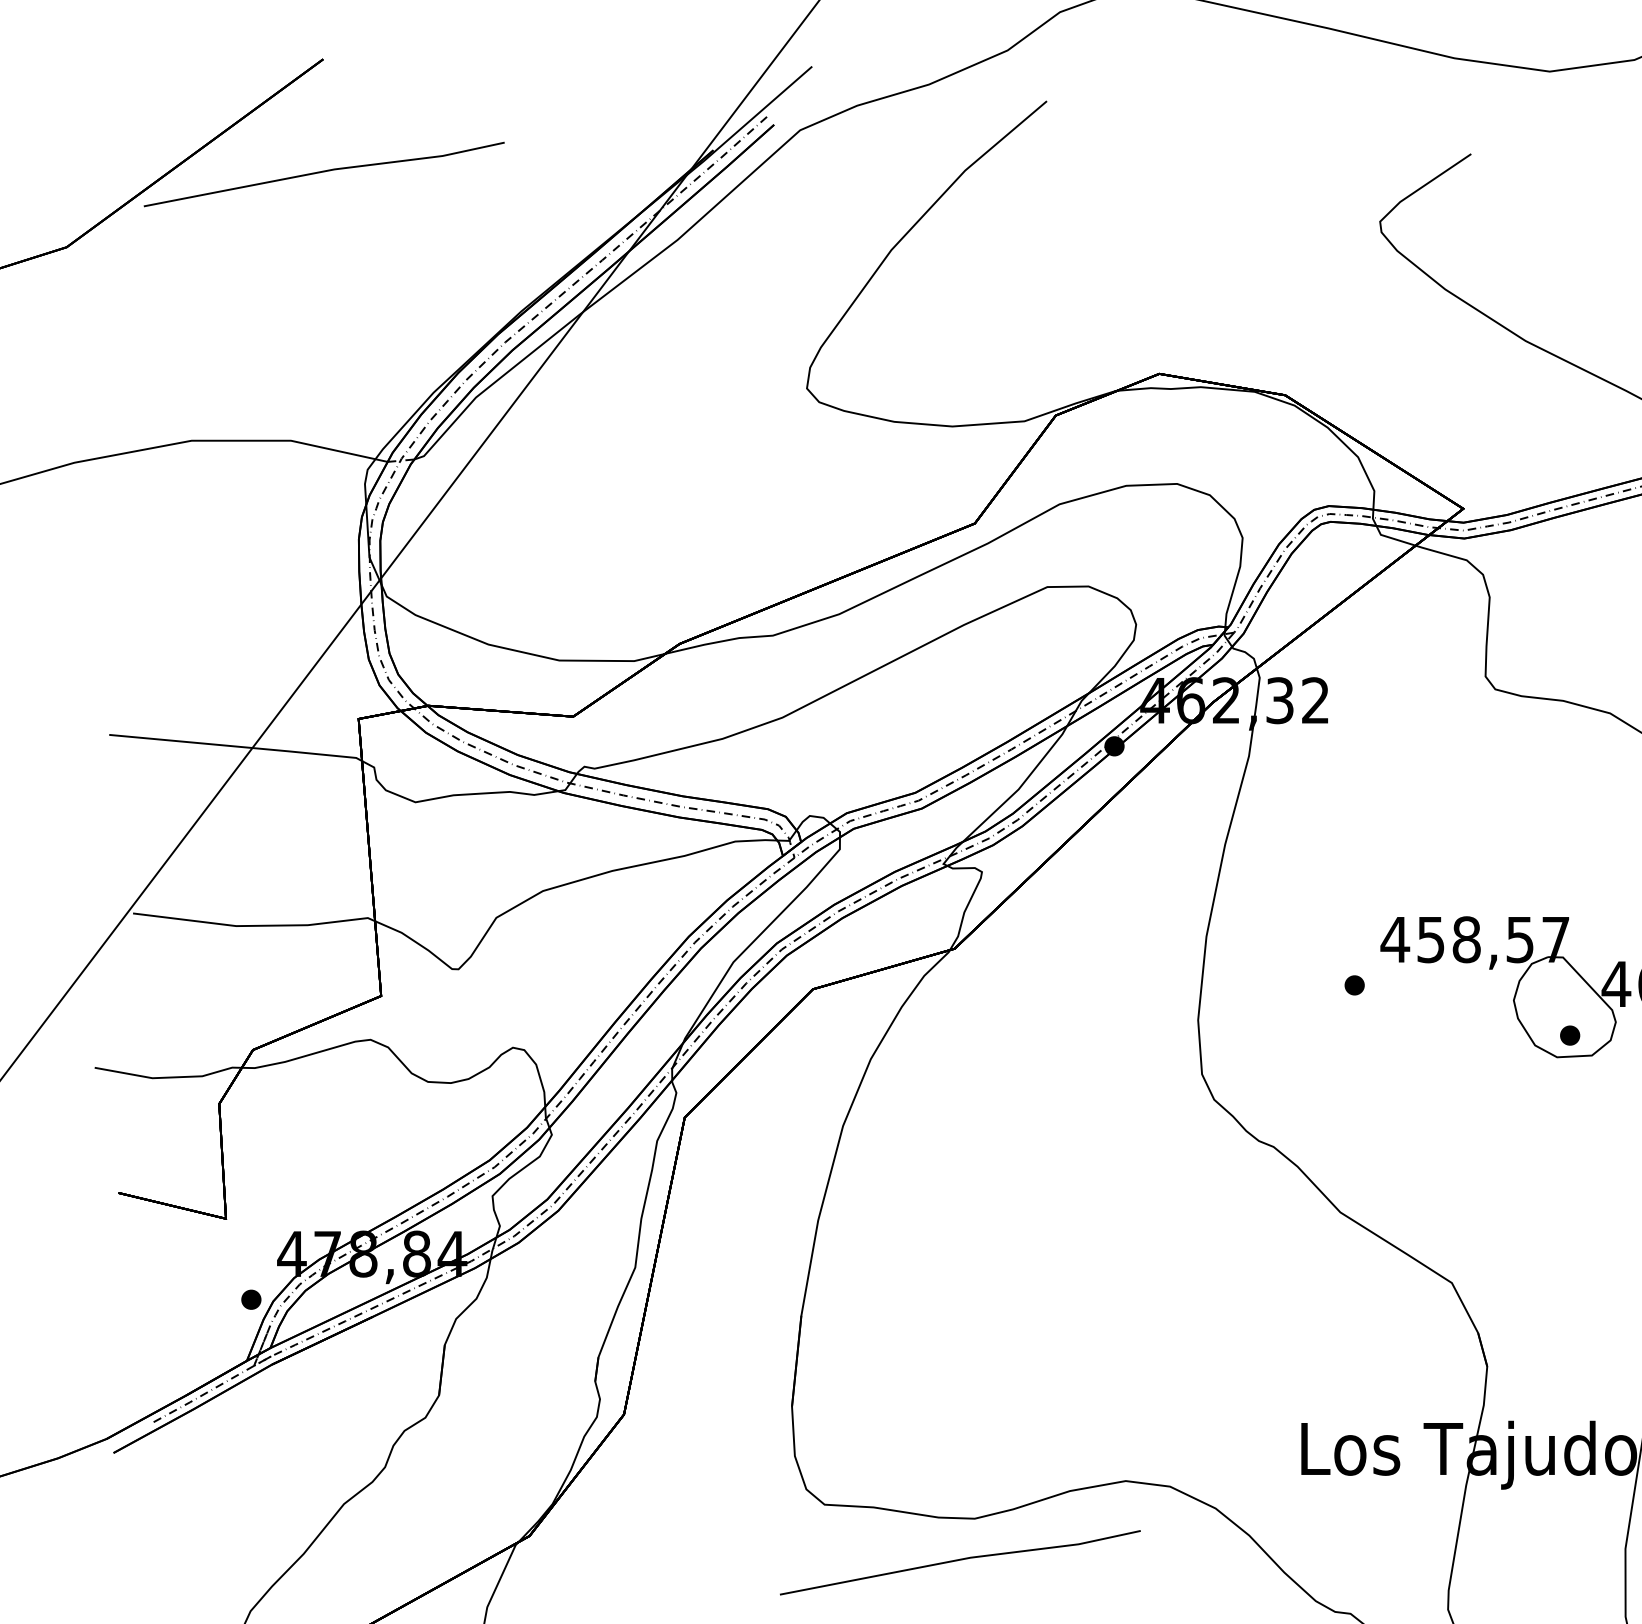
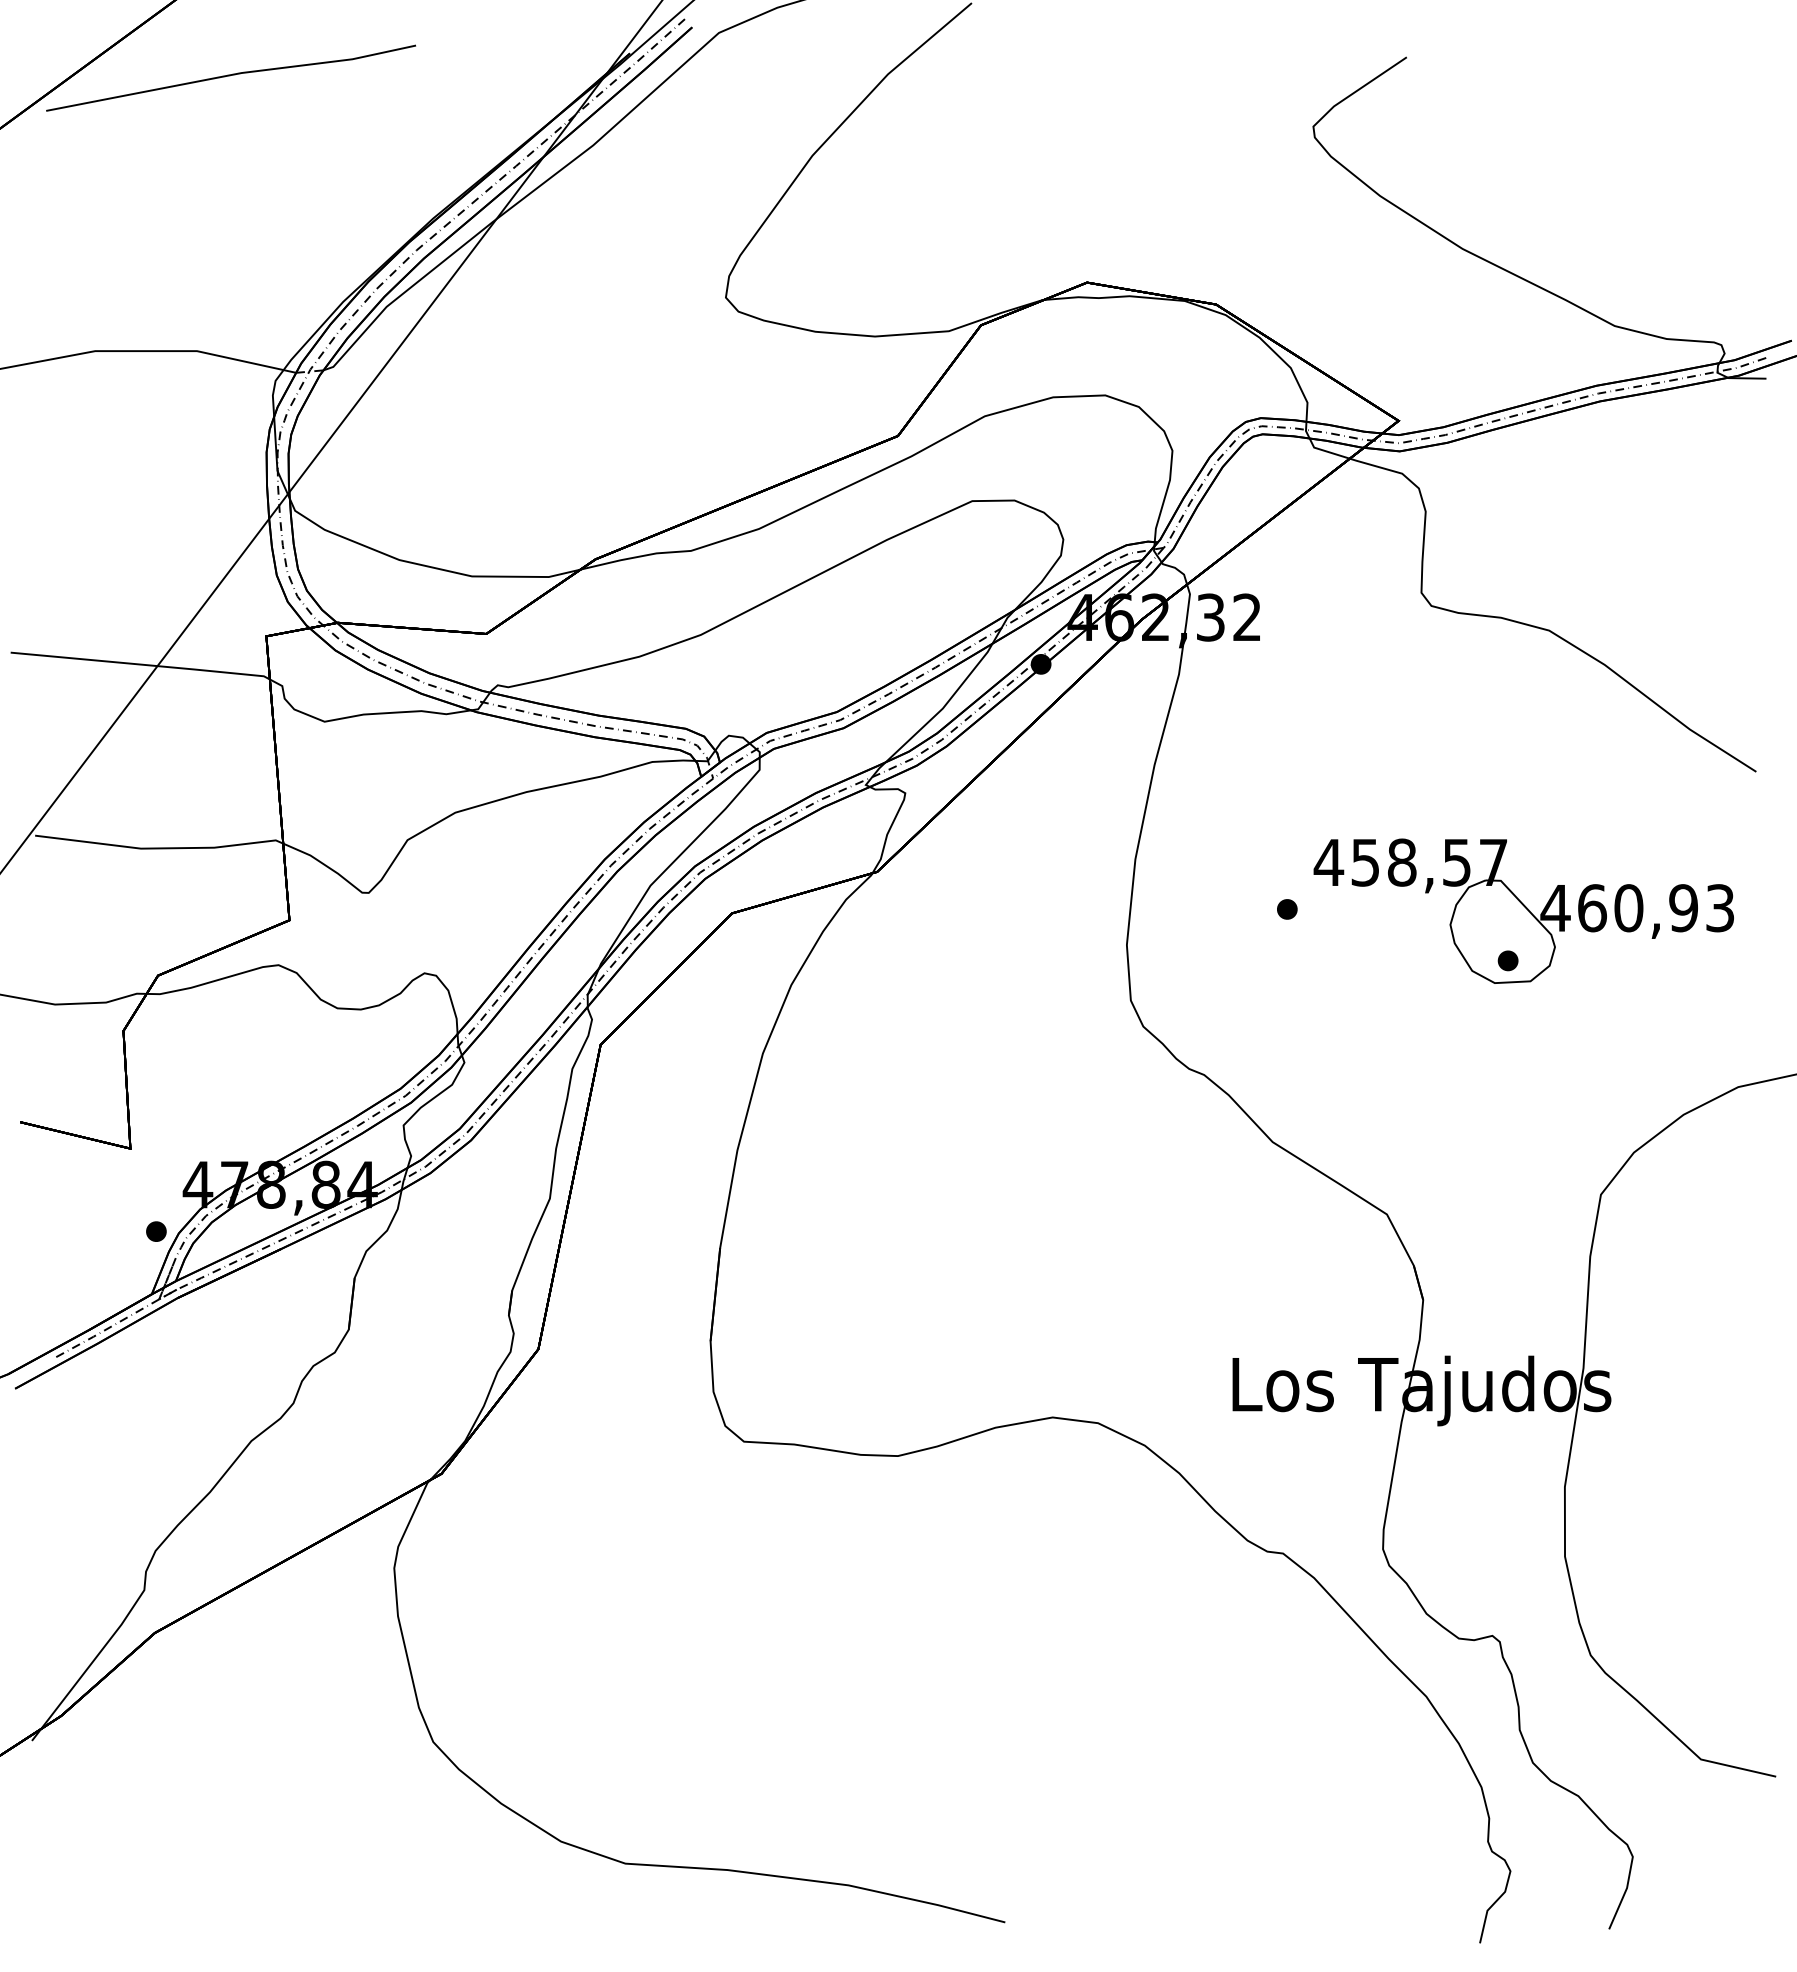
line: (959, 1561) -> (882, 1499), removed

